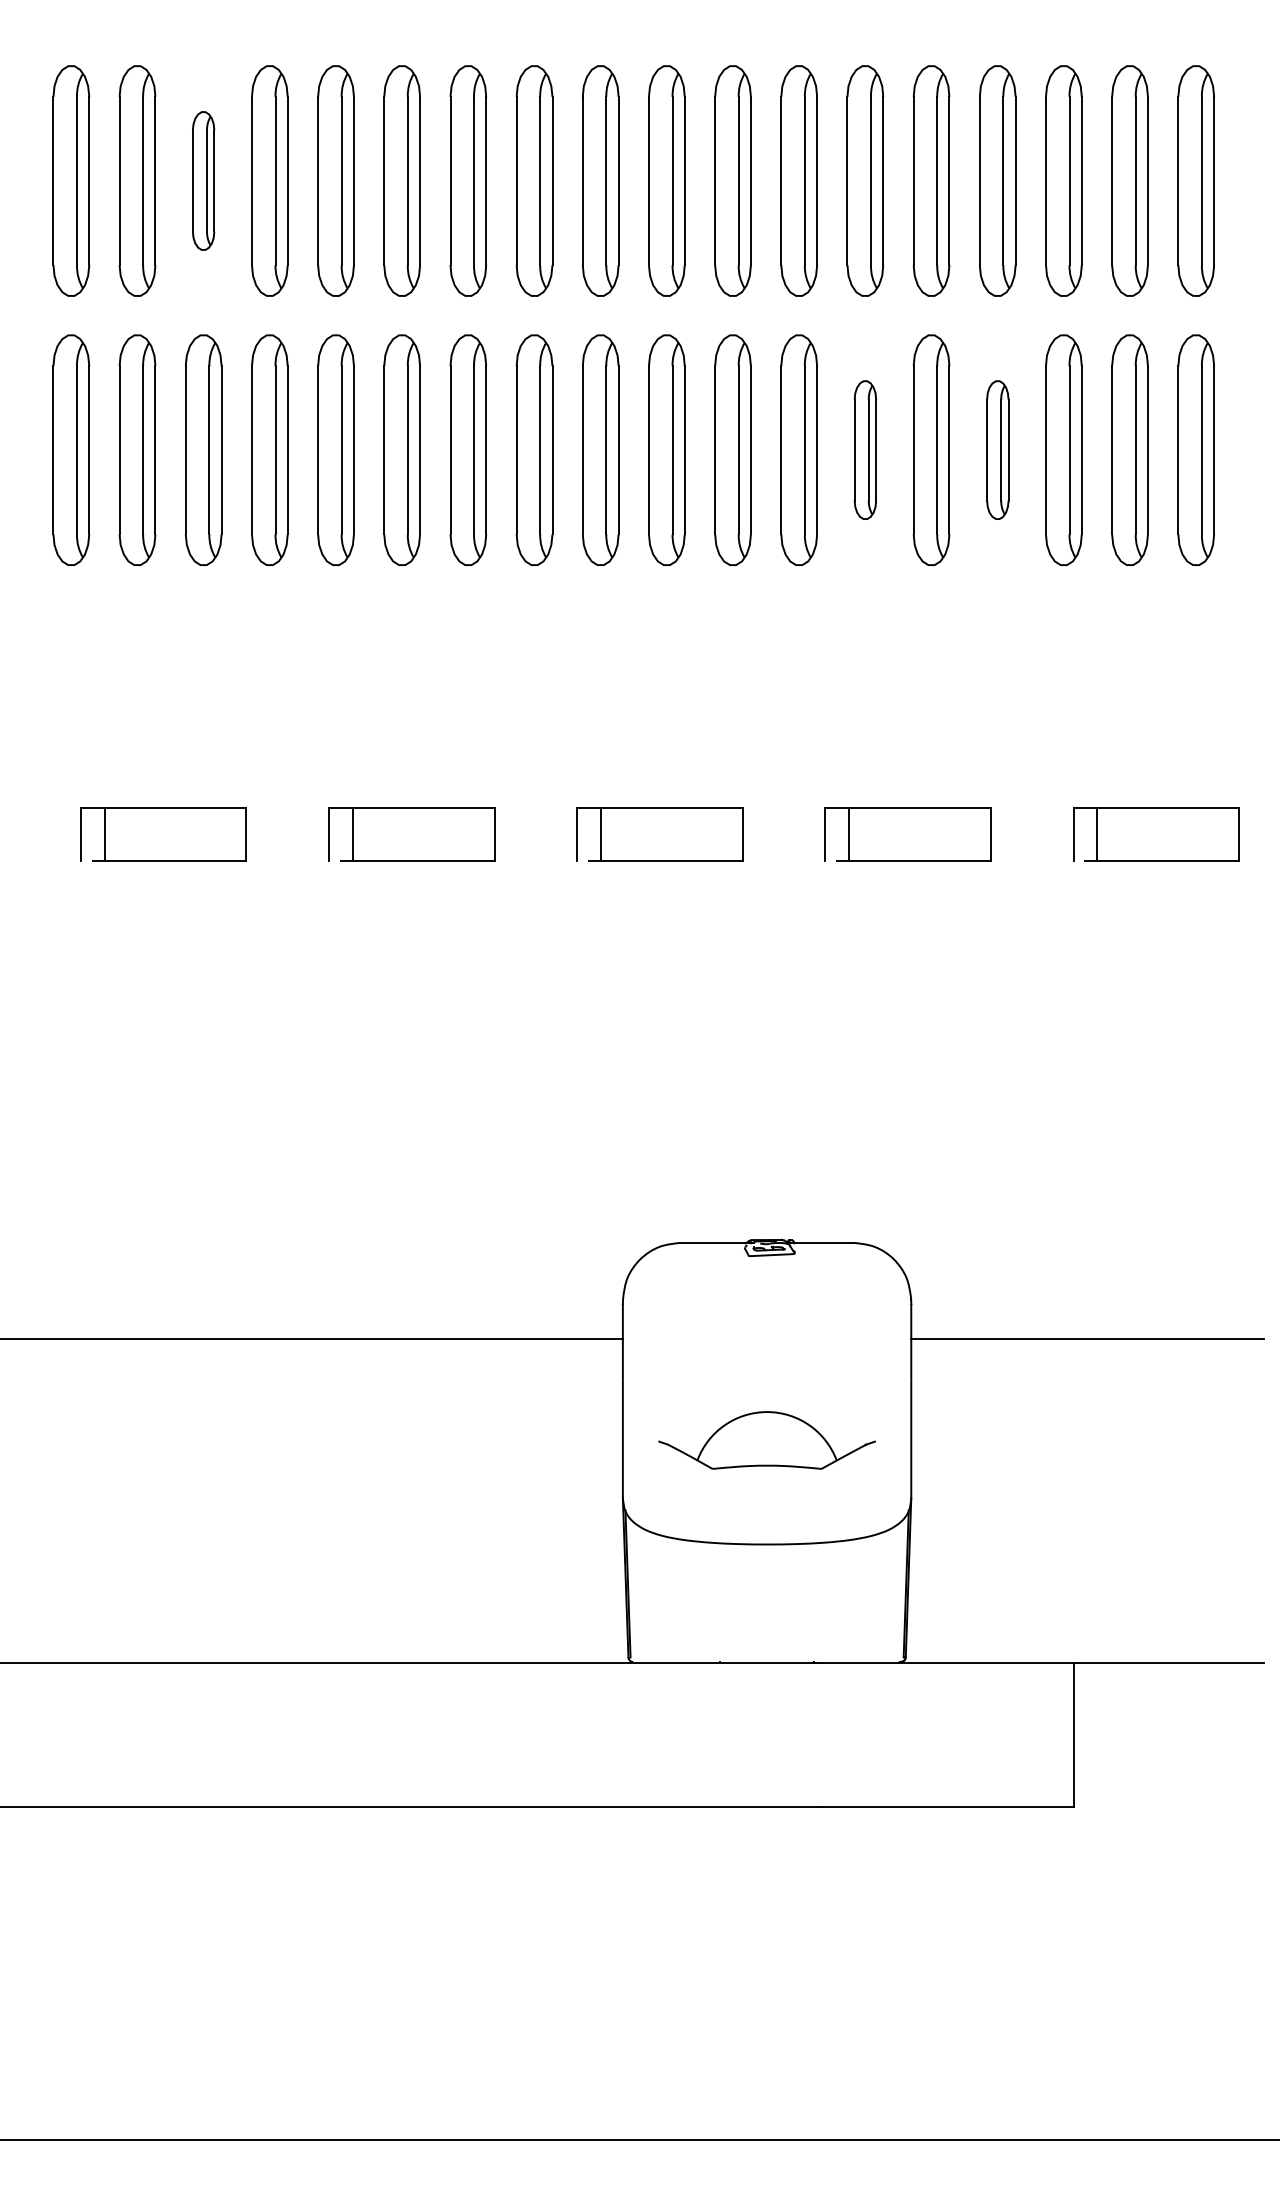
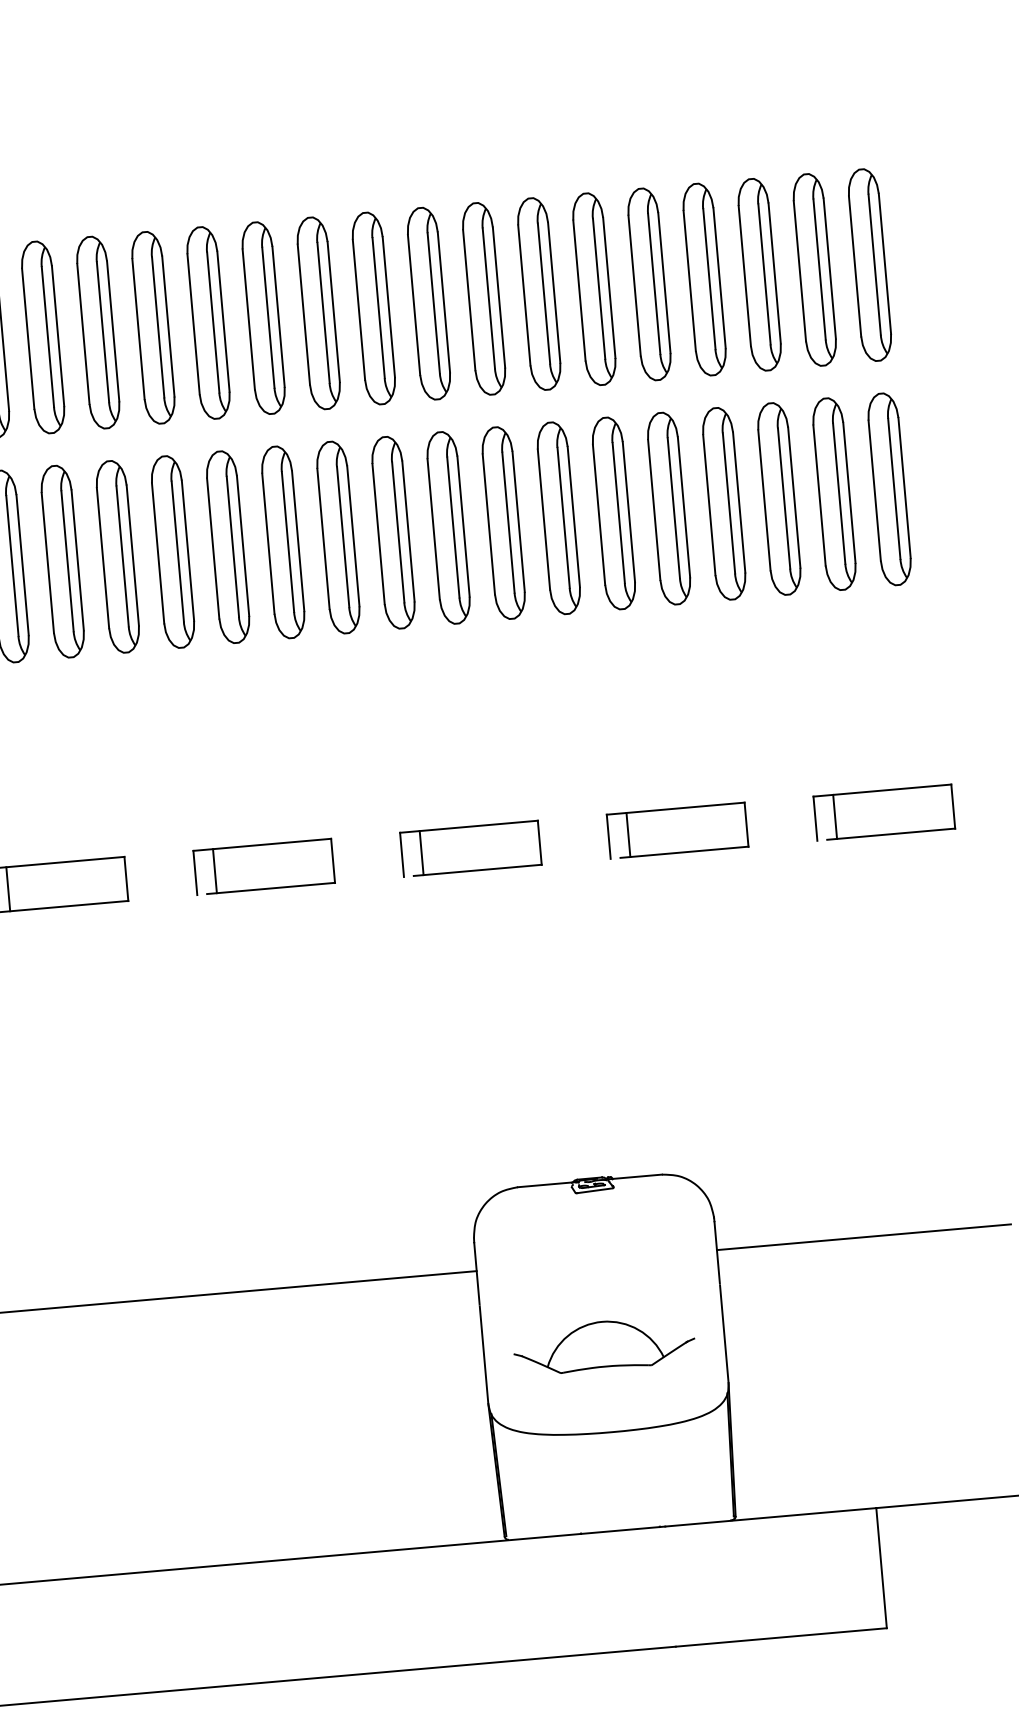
part: (203, 180) -> (42, 337), size x1.67
part: (865, 449) -> (614, 512), size x1.67
part: (997, 449) -> (723, 503), size x1.67

